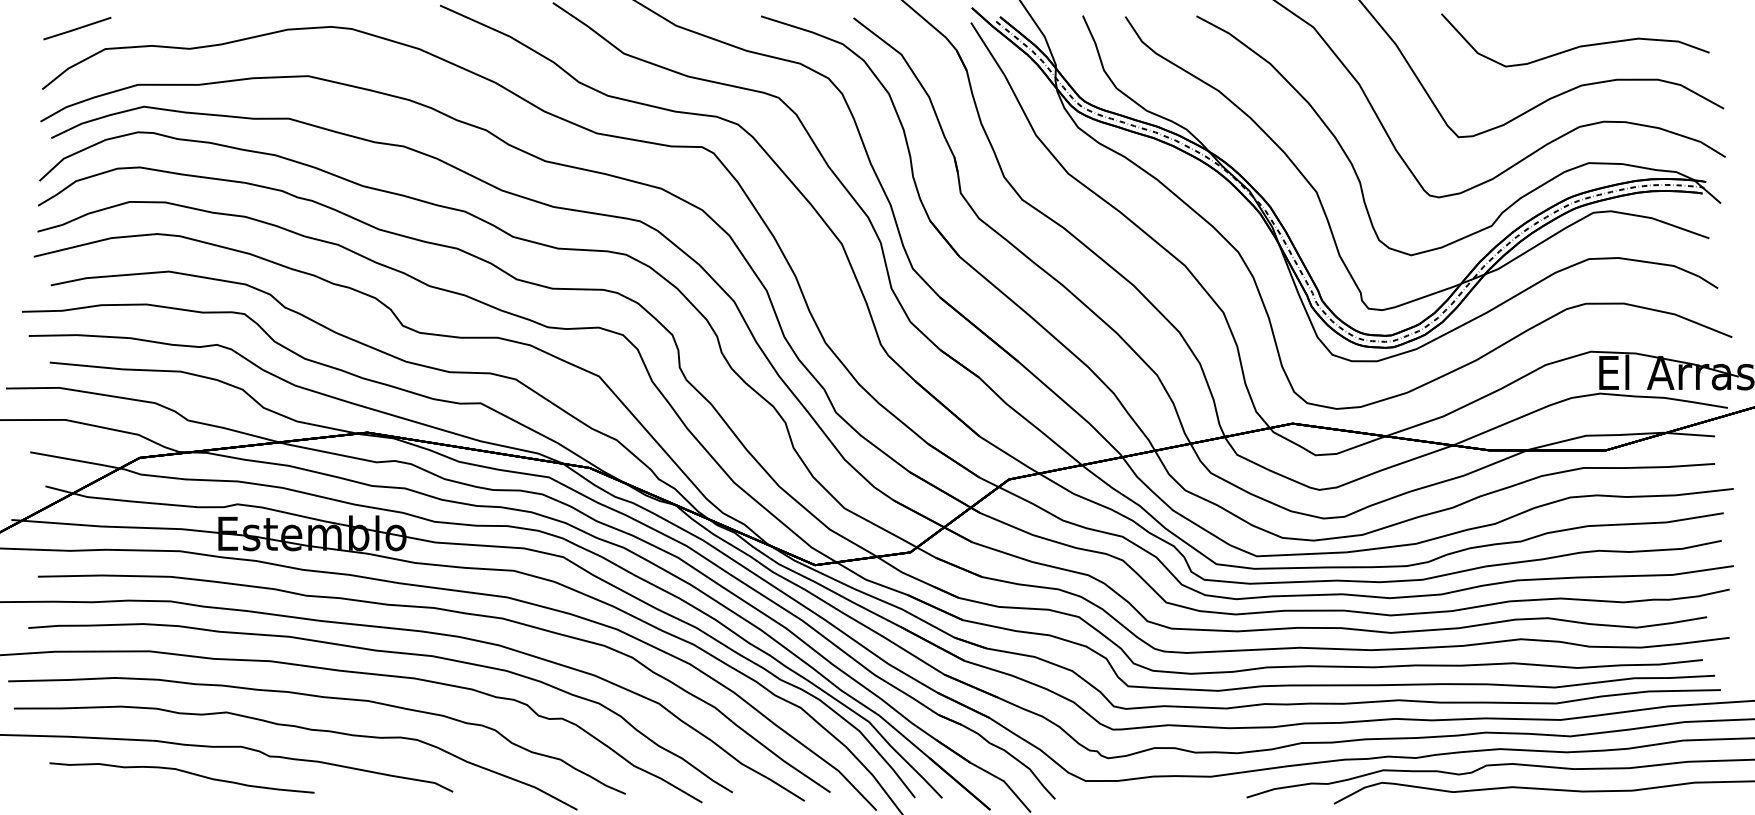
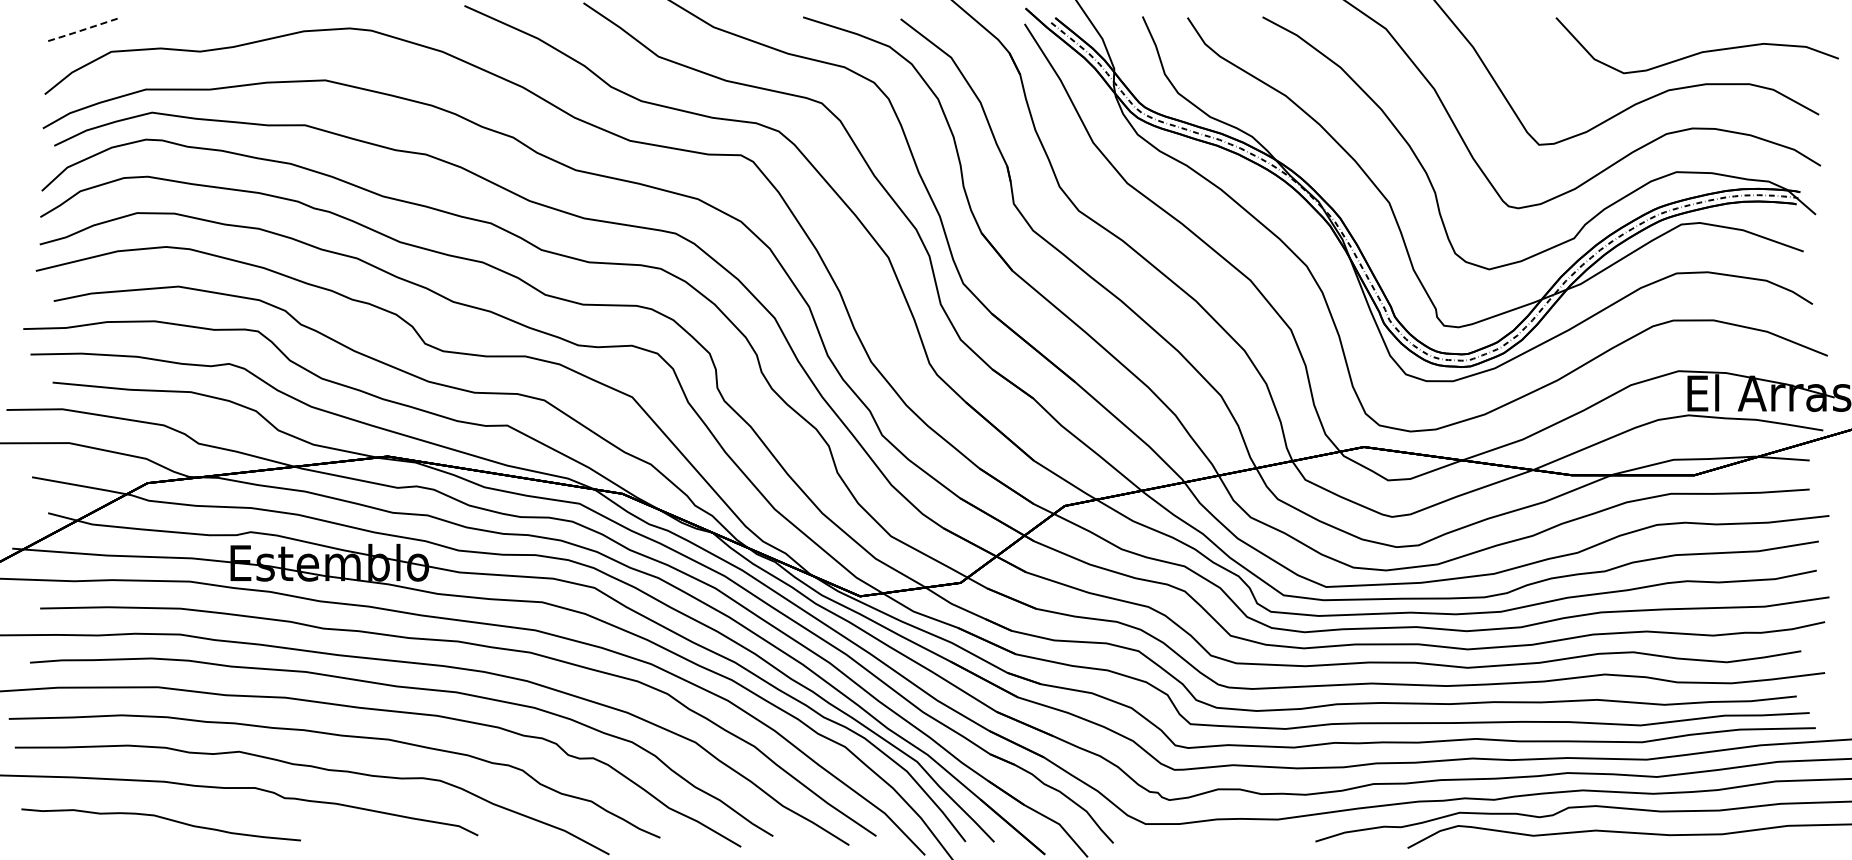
line: (76, 28) -> (80, 30), solid -> dashed
curve: (1575, 46) -> (1697, 52), moved
curve: (181, 771) -> (160, 818), moved

